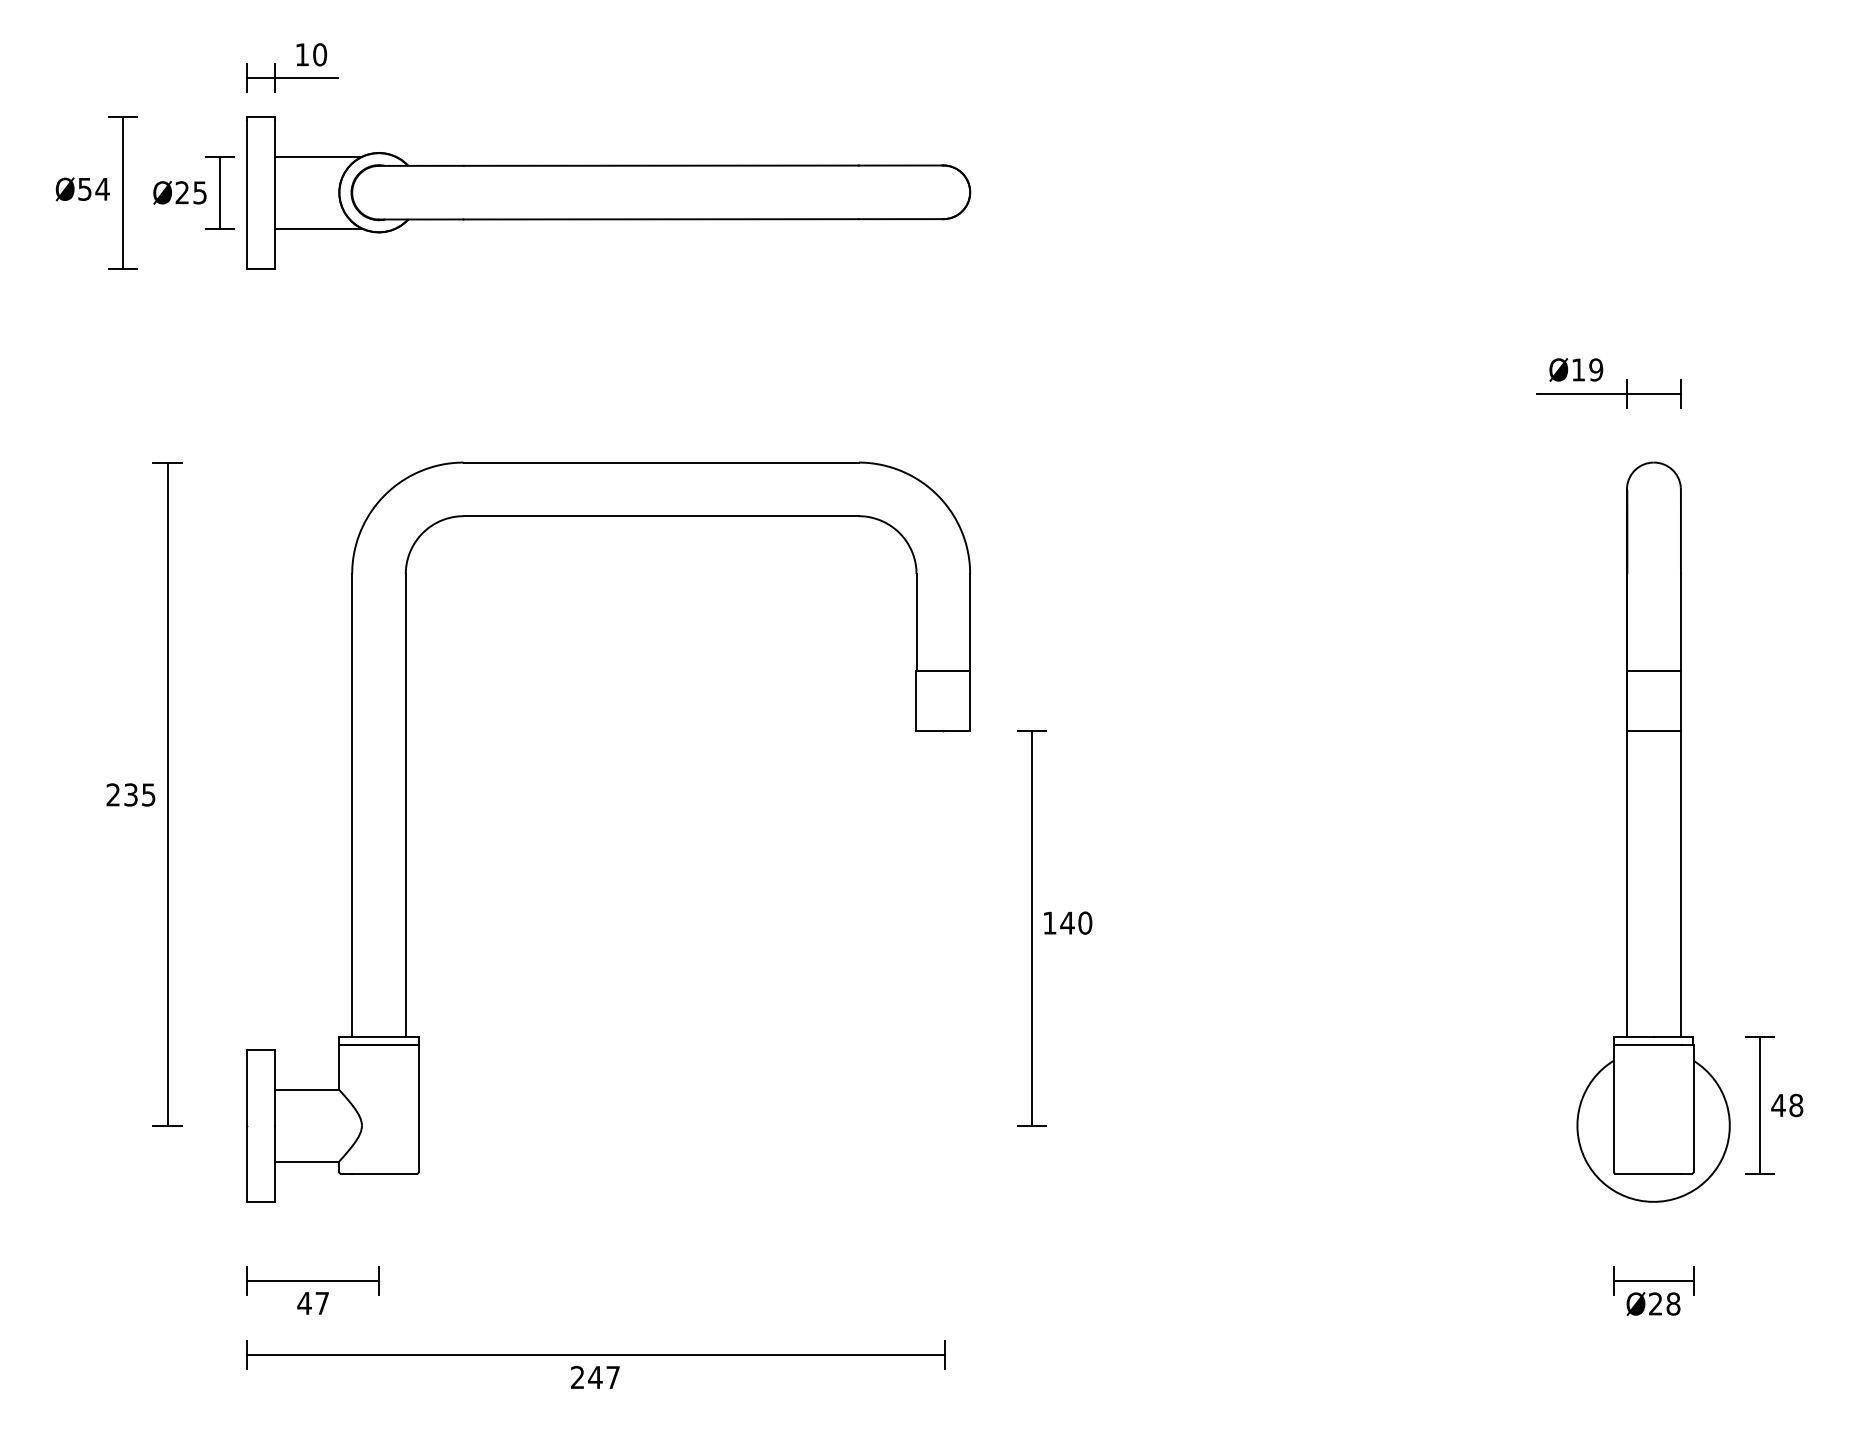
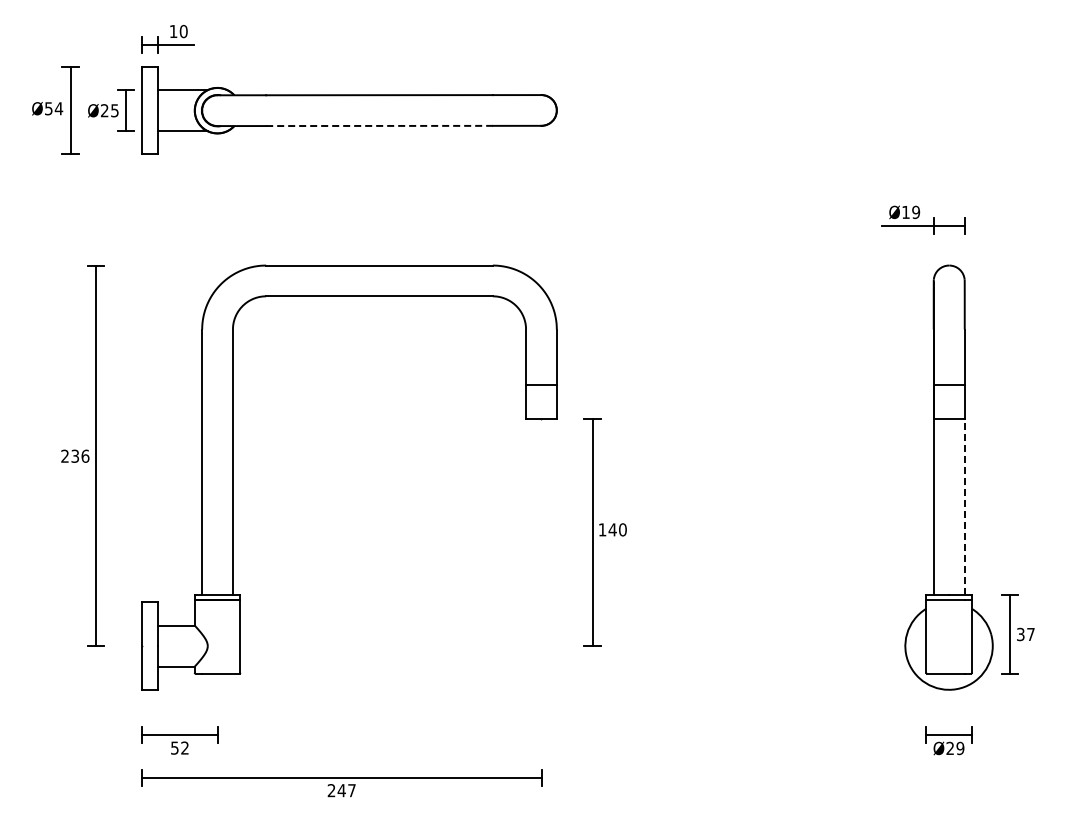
line: (662, 218) -> (380, 125), solid -> dashed
text: (148, 793) -> (85, 455), 235 -> 236
line: (1680, 882) -> (964, 506), solid -> dashed
text: (1786, 1105) -> (1025, 634), 48 -> 37
text: (312, 1302) -> (179, 747), 47 -> 52
text: (1673, 1304) -> (960, 748), Ø28 -> Ø29

